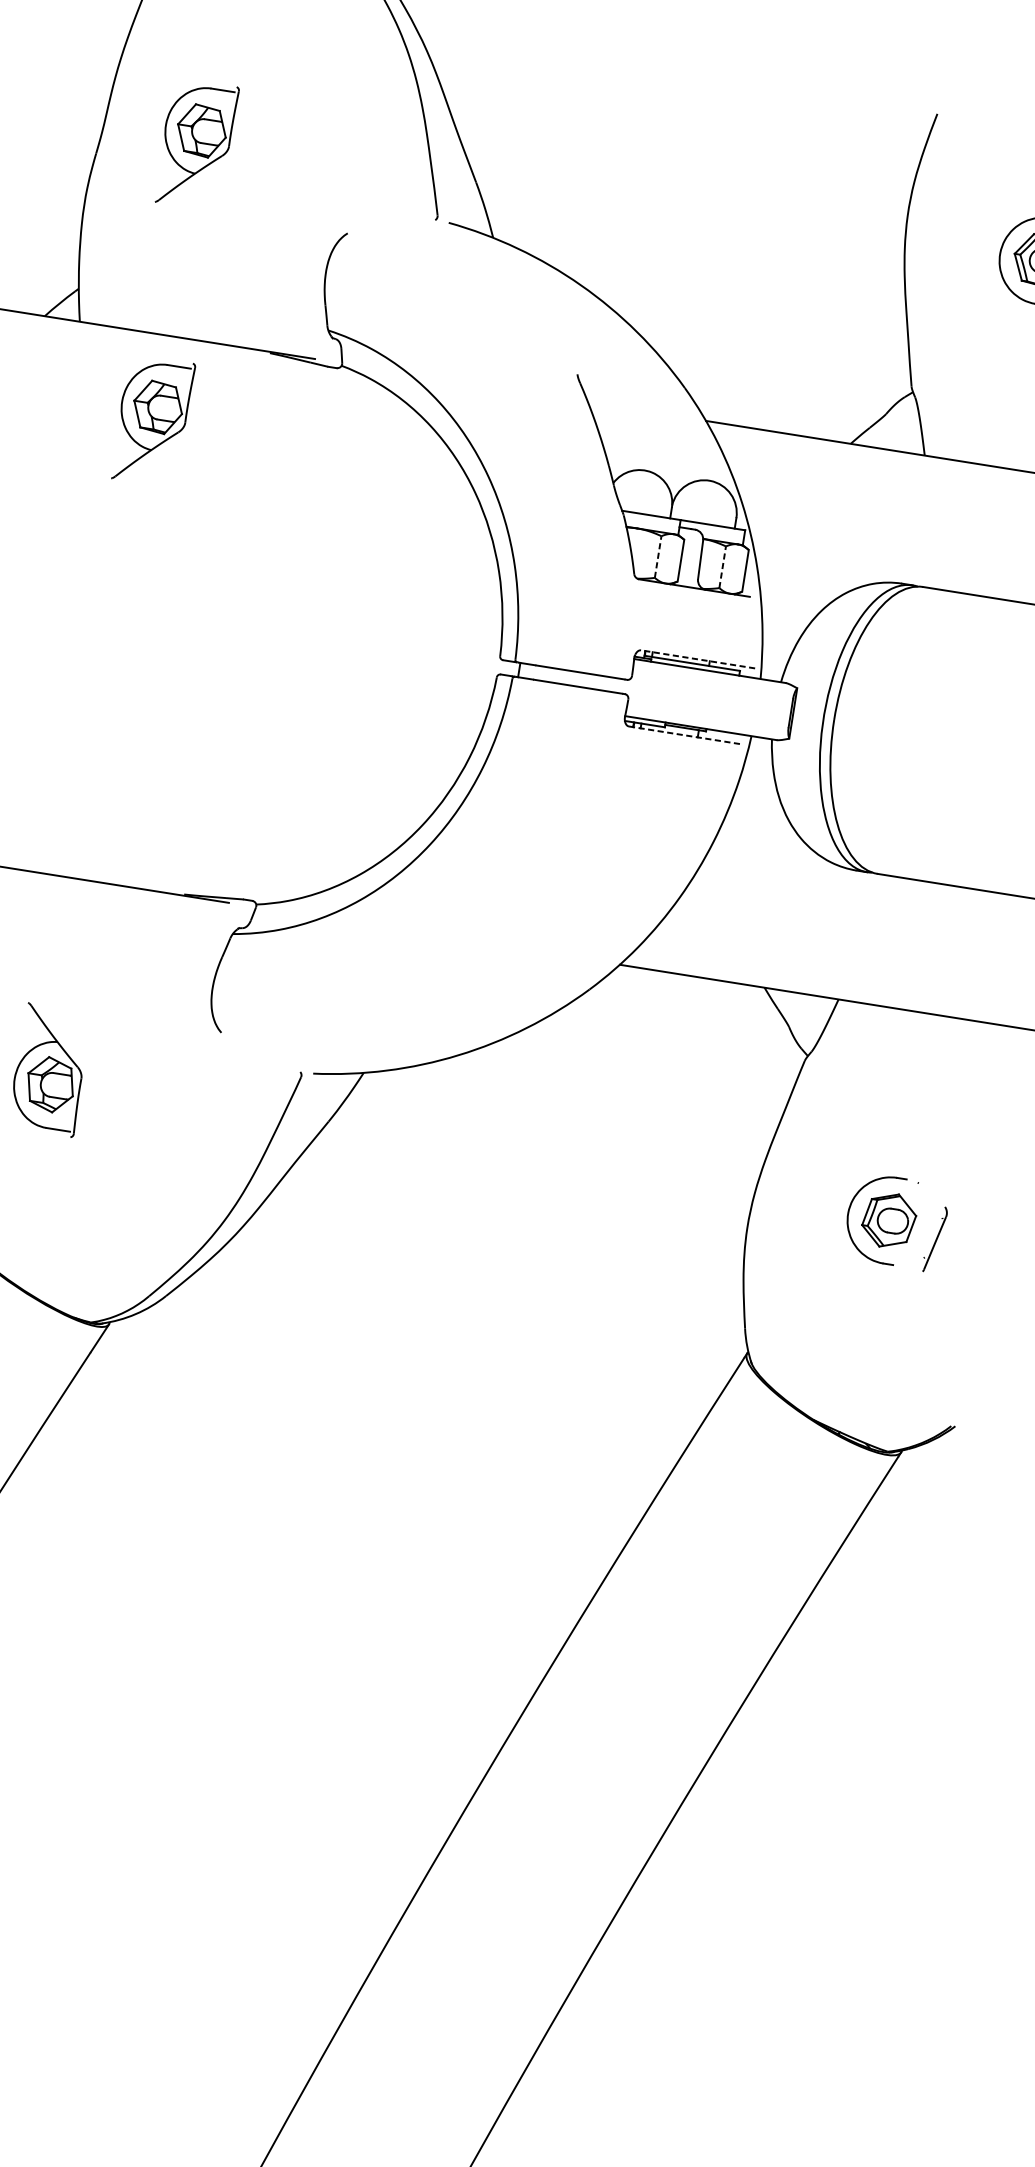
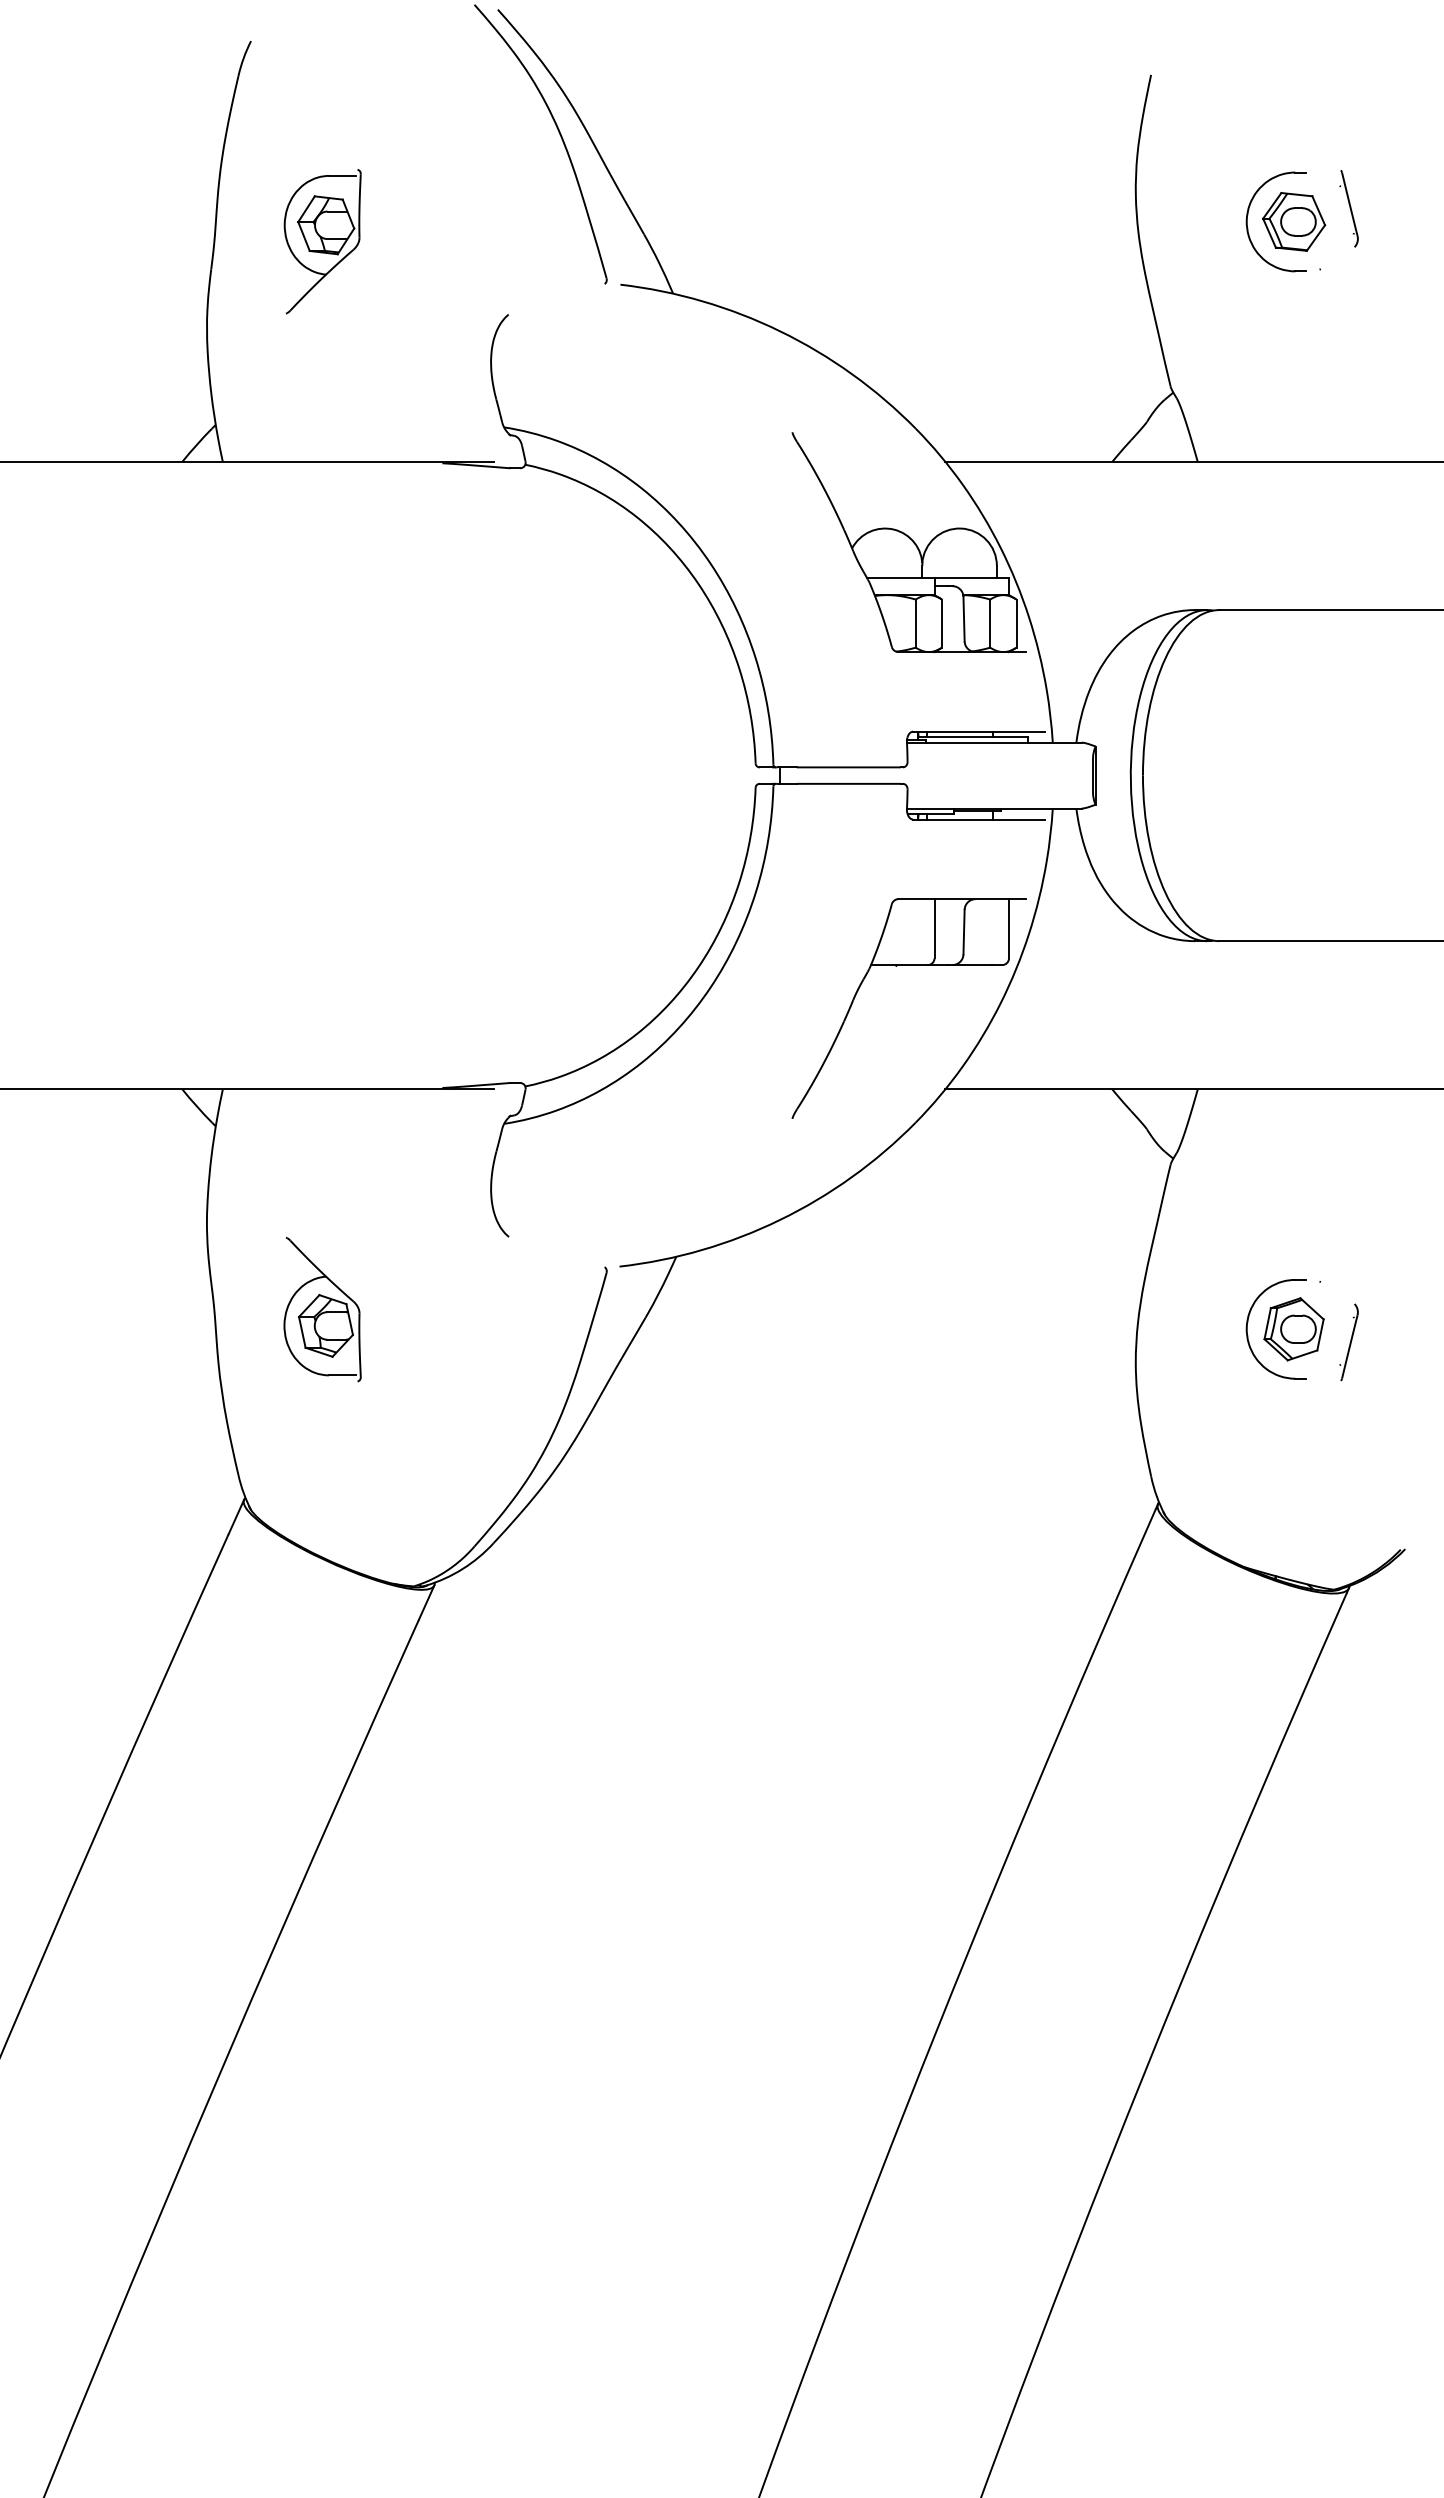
part: (152, 420) -> (322, 560), removed
line: (657, 556) -> (915, 623), dashed -> solid
line: (722, 567) -> (990, 623), dashed -> solid
line: (697, 659) -> (978, 731), dashed -> solid
line: (685, 735) -> (978, 819), dashed -> solid
part: (604, 852) -> (908, 965), added

